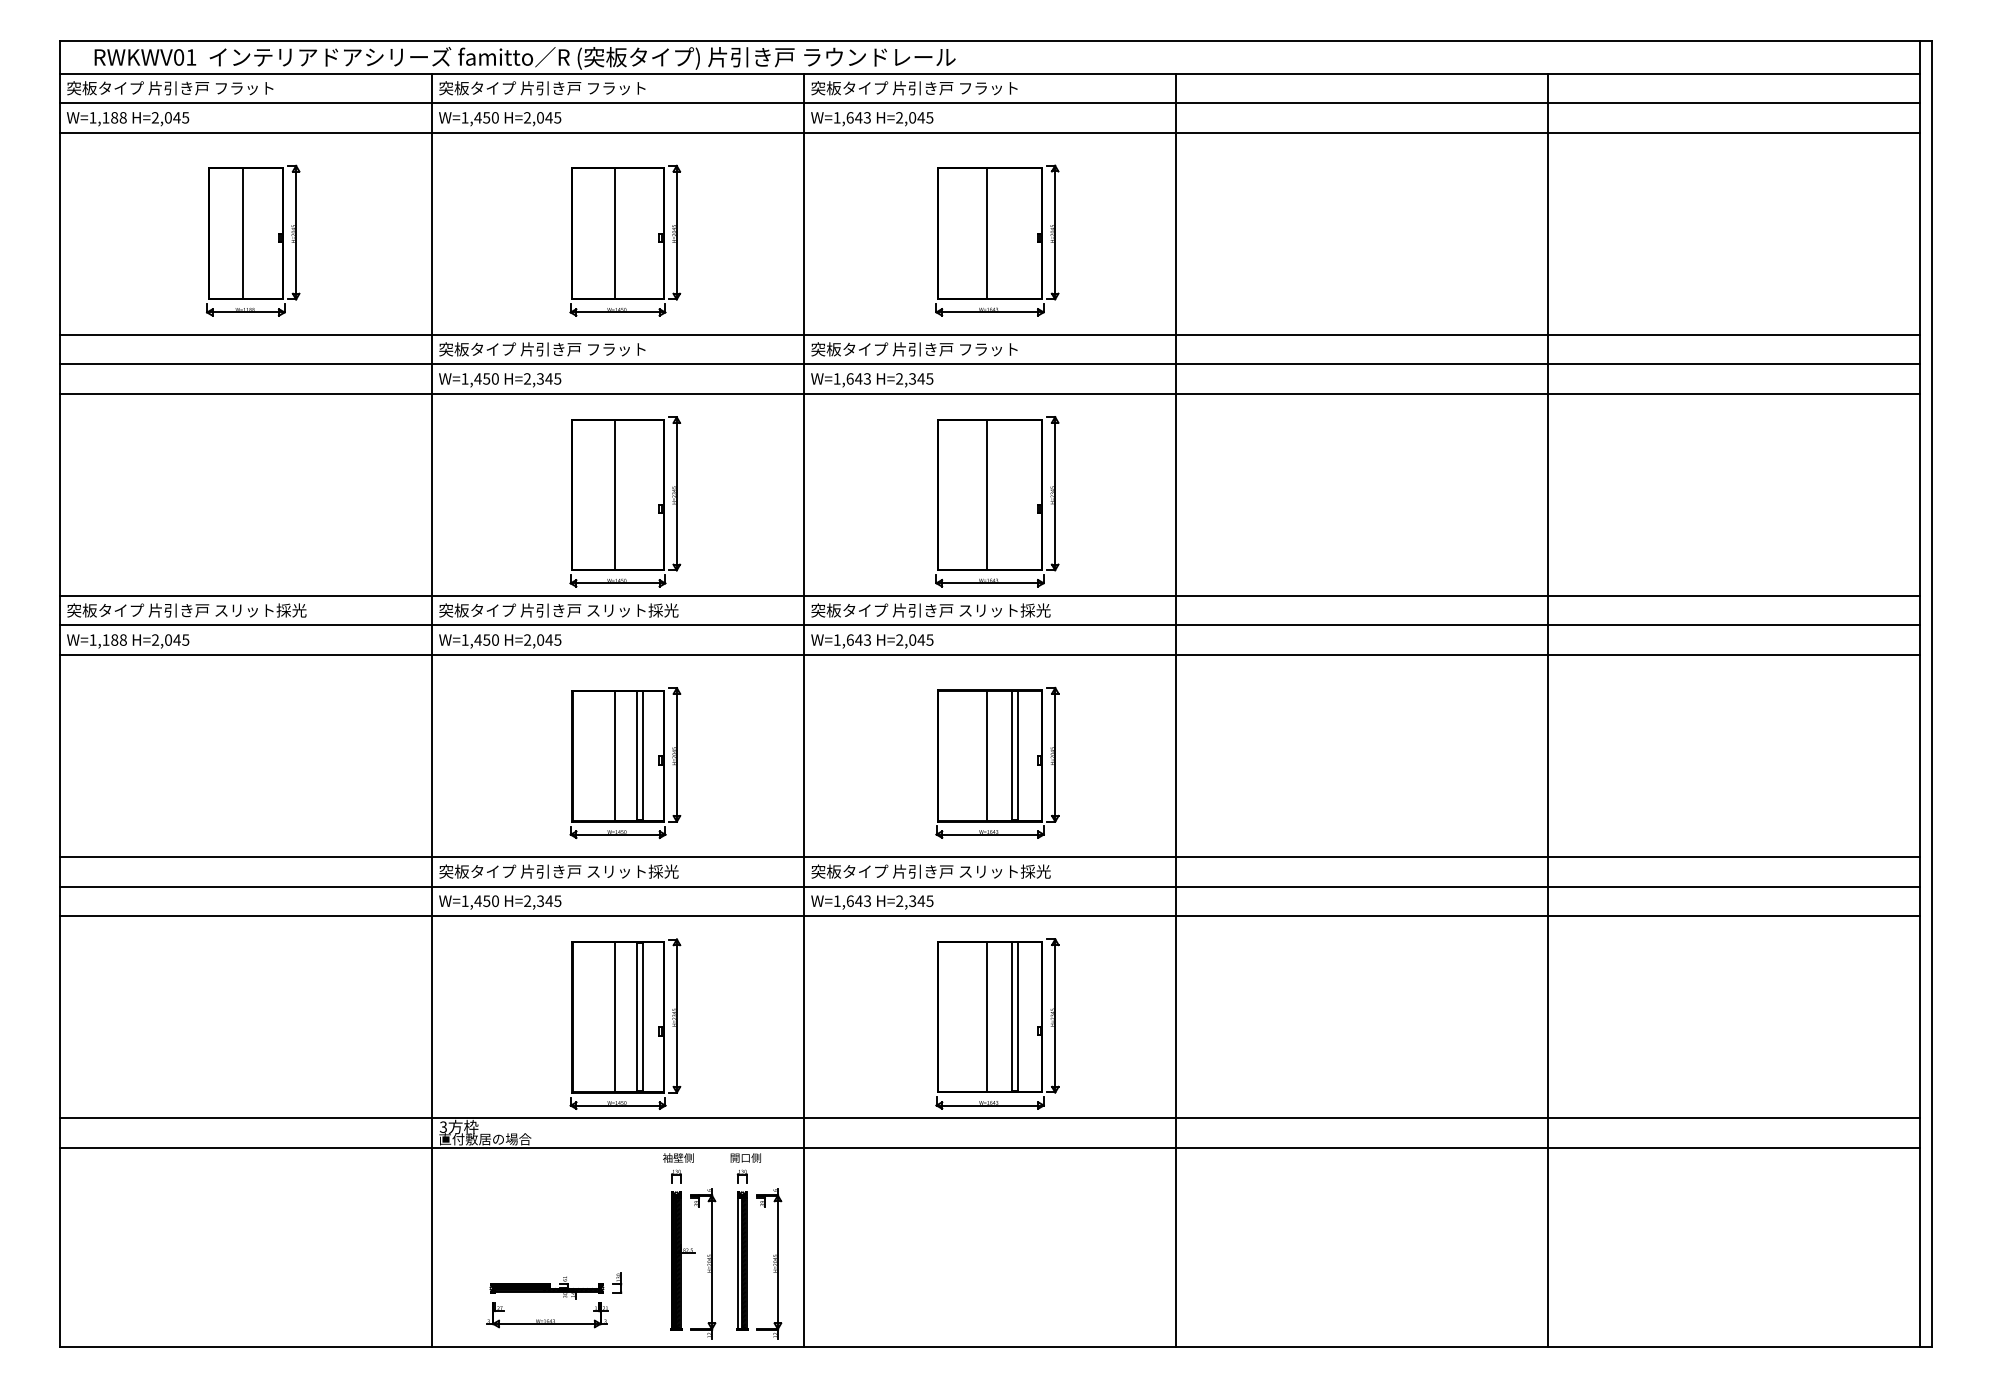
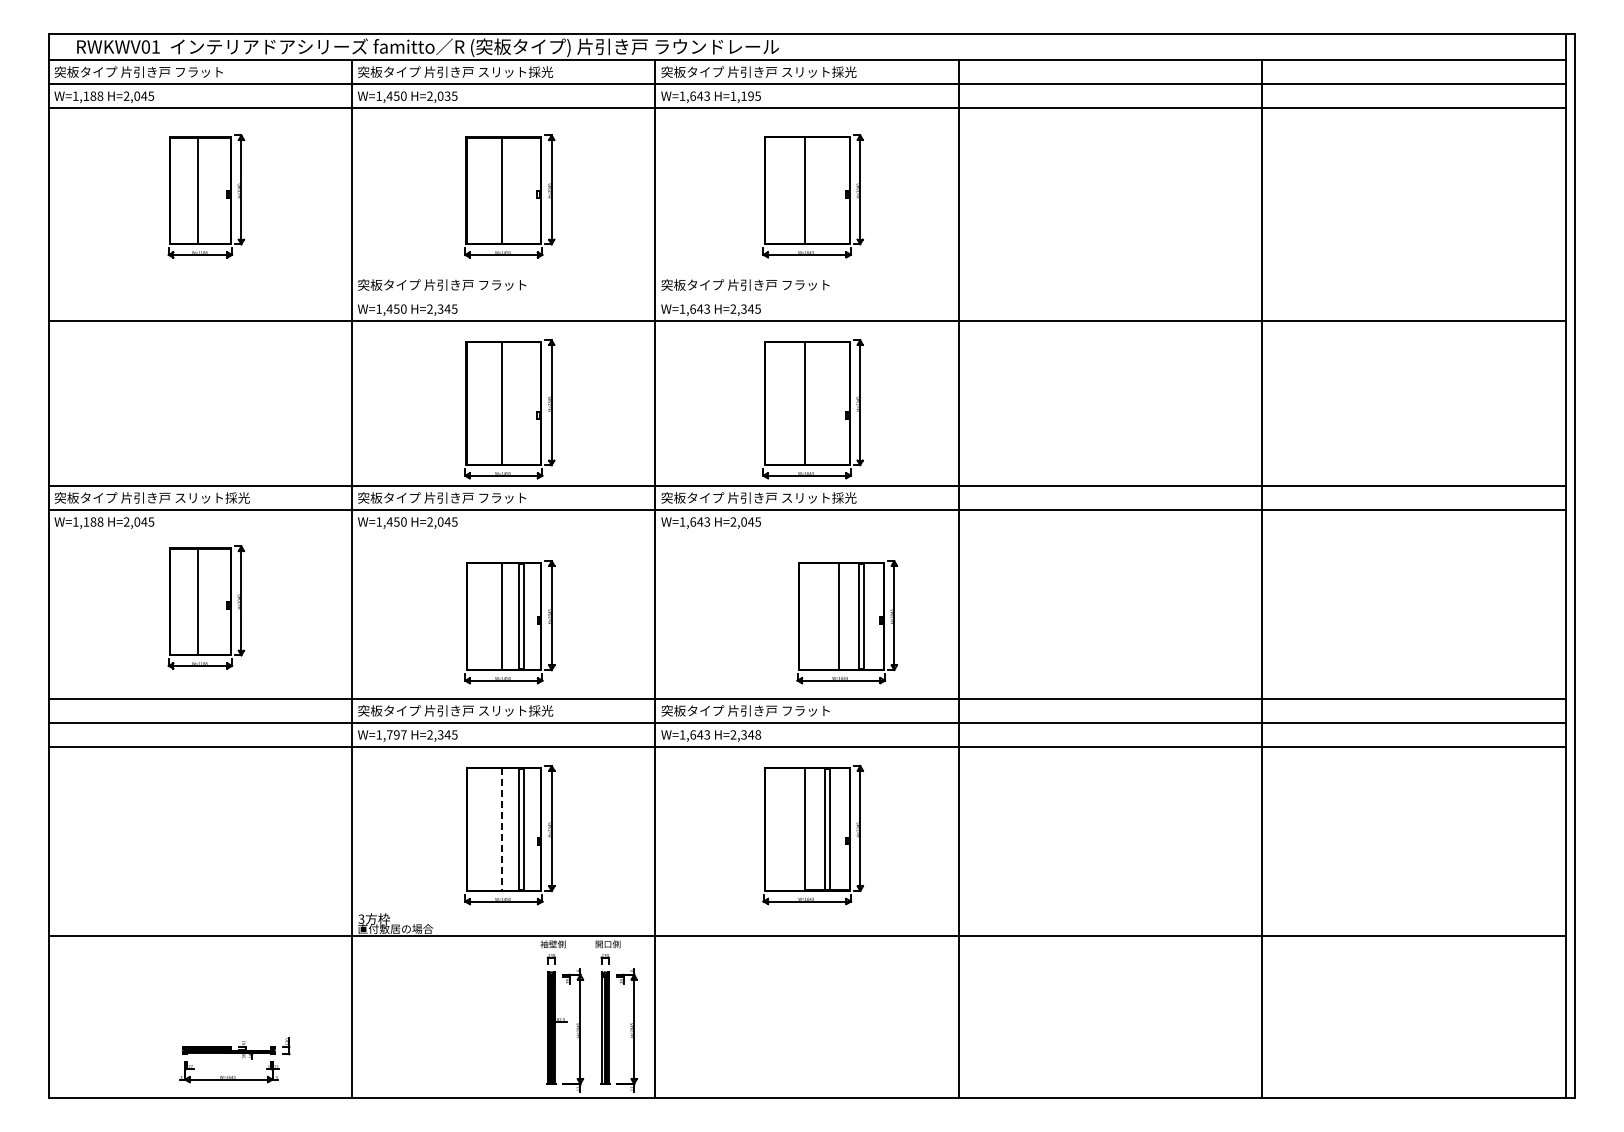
text: (633, 87) -> (516, 71), 突板タイプ 片引き戸 フラット -> 突板タイプ 片引き戸 スリット採光
text: (1005, 87) -> (819, 71), 突板タイプ 片引き戸 フラット -> 突板タイプ 片引き戸 スリット採光
text: (548, 116) -> (447, 95), H=2,045 -> H=2,035
text: (910, 116) -> (742, 95), H=2,045 -> H=1,195
line: (989, 335) -> (806, 273), removed
line: (989, 364) -> (806, 297), removed
text: (633, 609) -> (516, 497), 突板タイプ 片引き戸 スリット採光 -> 突板タイプ 片引き戸 フラット
line: (989, 655) -> (806, 534), removed
part: (253, 744) -> (206, 607), added
part: (996, 763) -> (846, 622), moved
text: (1005, 871) -> (819, 710), 突板タイプ 片引き戸 スリット採光 -> 突板タイプ 片引き戸 フラット
text: (486, 900) -> (396, 734), W=1,450 -> W=1,797
text: (930, 900) -> (758, 734), H=2,345 -> H=2,348
line: (615, 1017) -> (501, 829), solid -> dashed
line: (989, 1117) -> (806, 911), removed
part: (553, 1291) -> (234, 1053), moved

